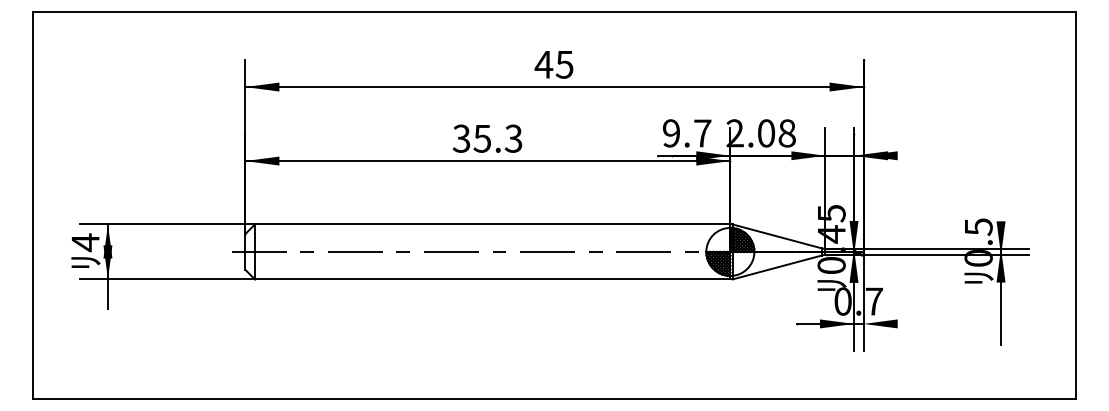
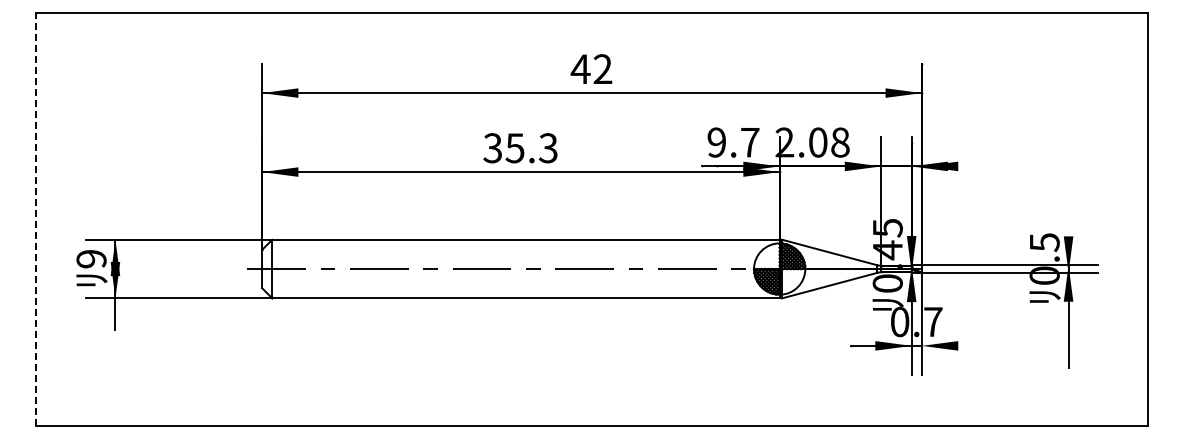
text: (564, 64) -> (602, 69), 45 -> 42
line: (33, 205) -> (35, 219), solid -> dashed
text: (85, 242) -> (91, 259), 4 -> 9

